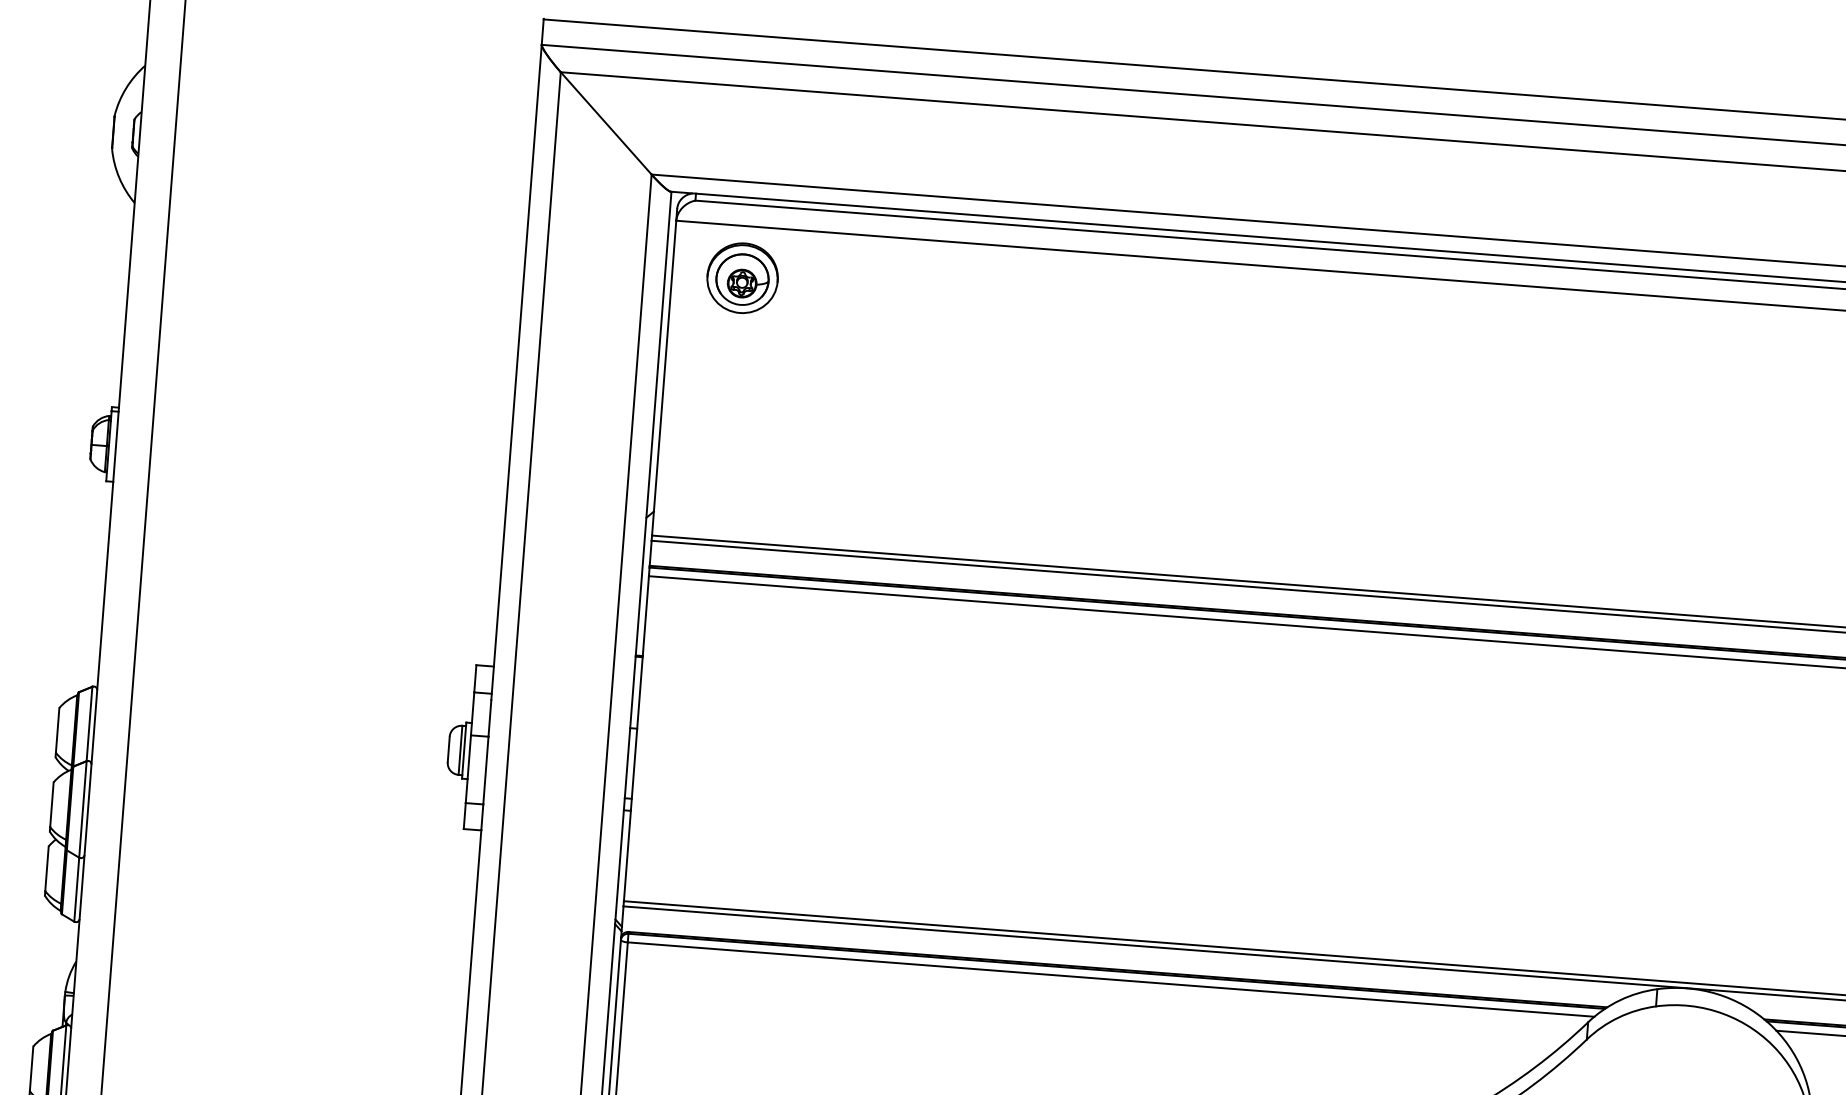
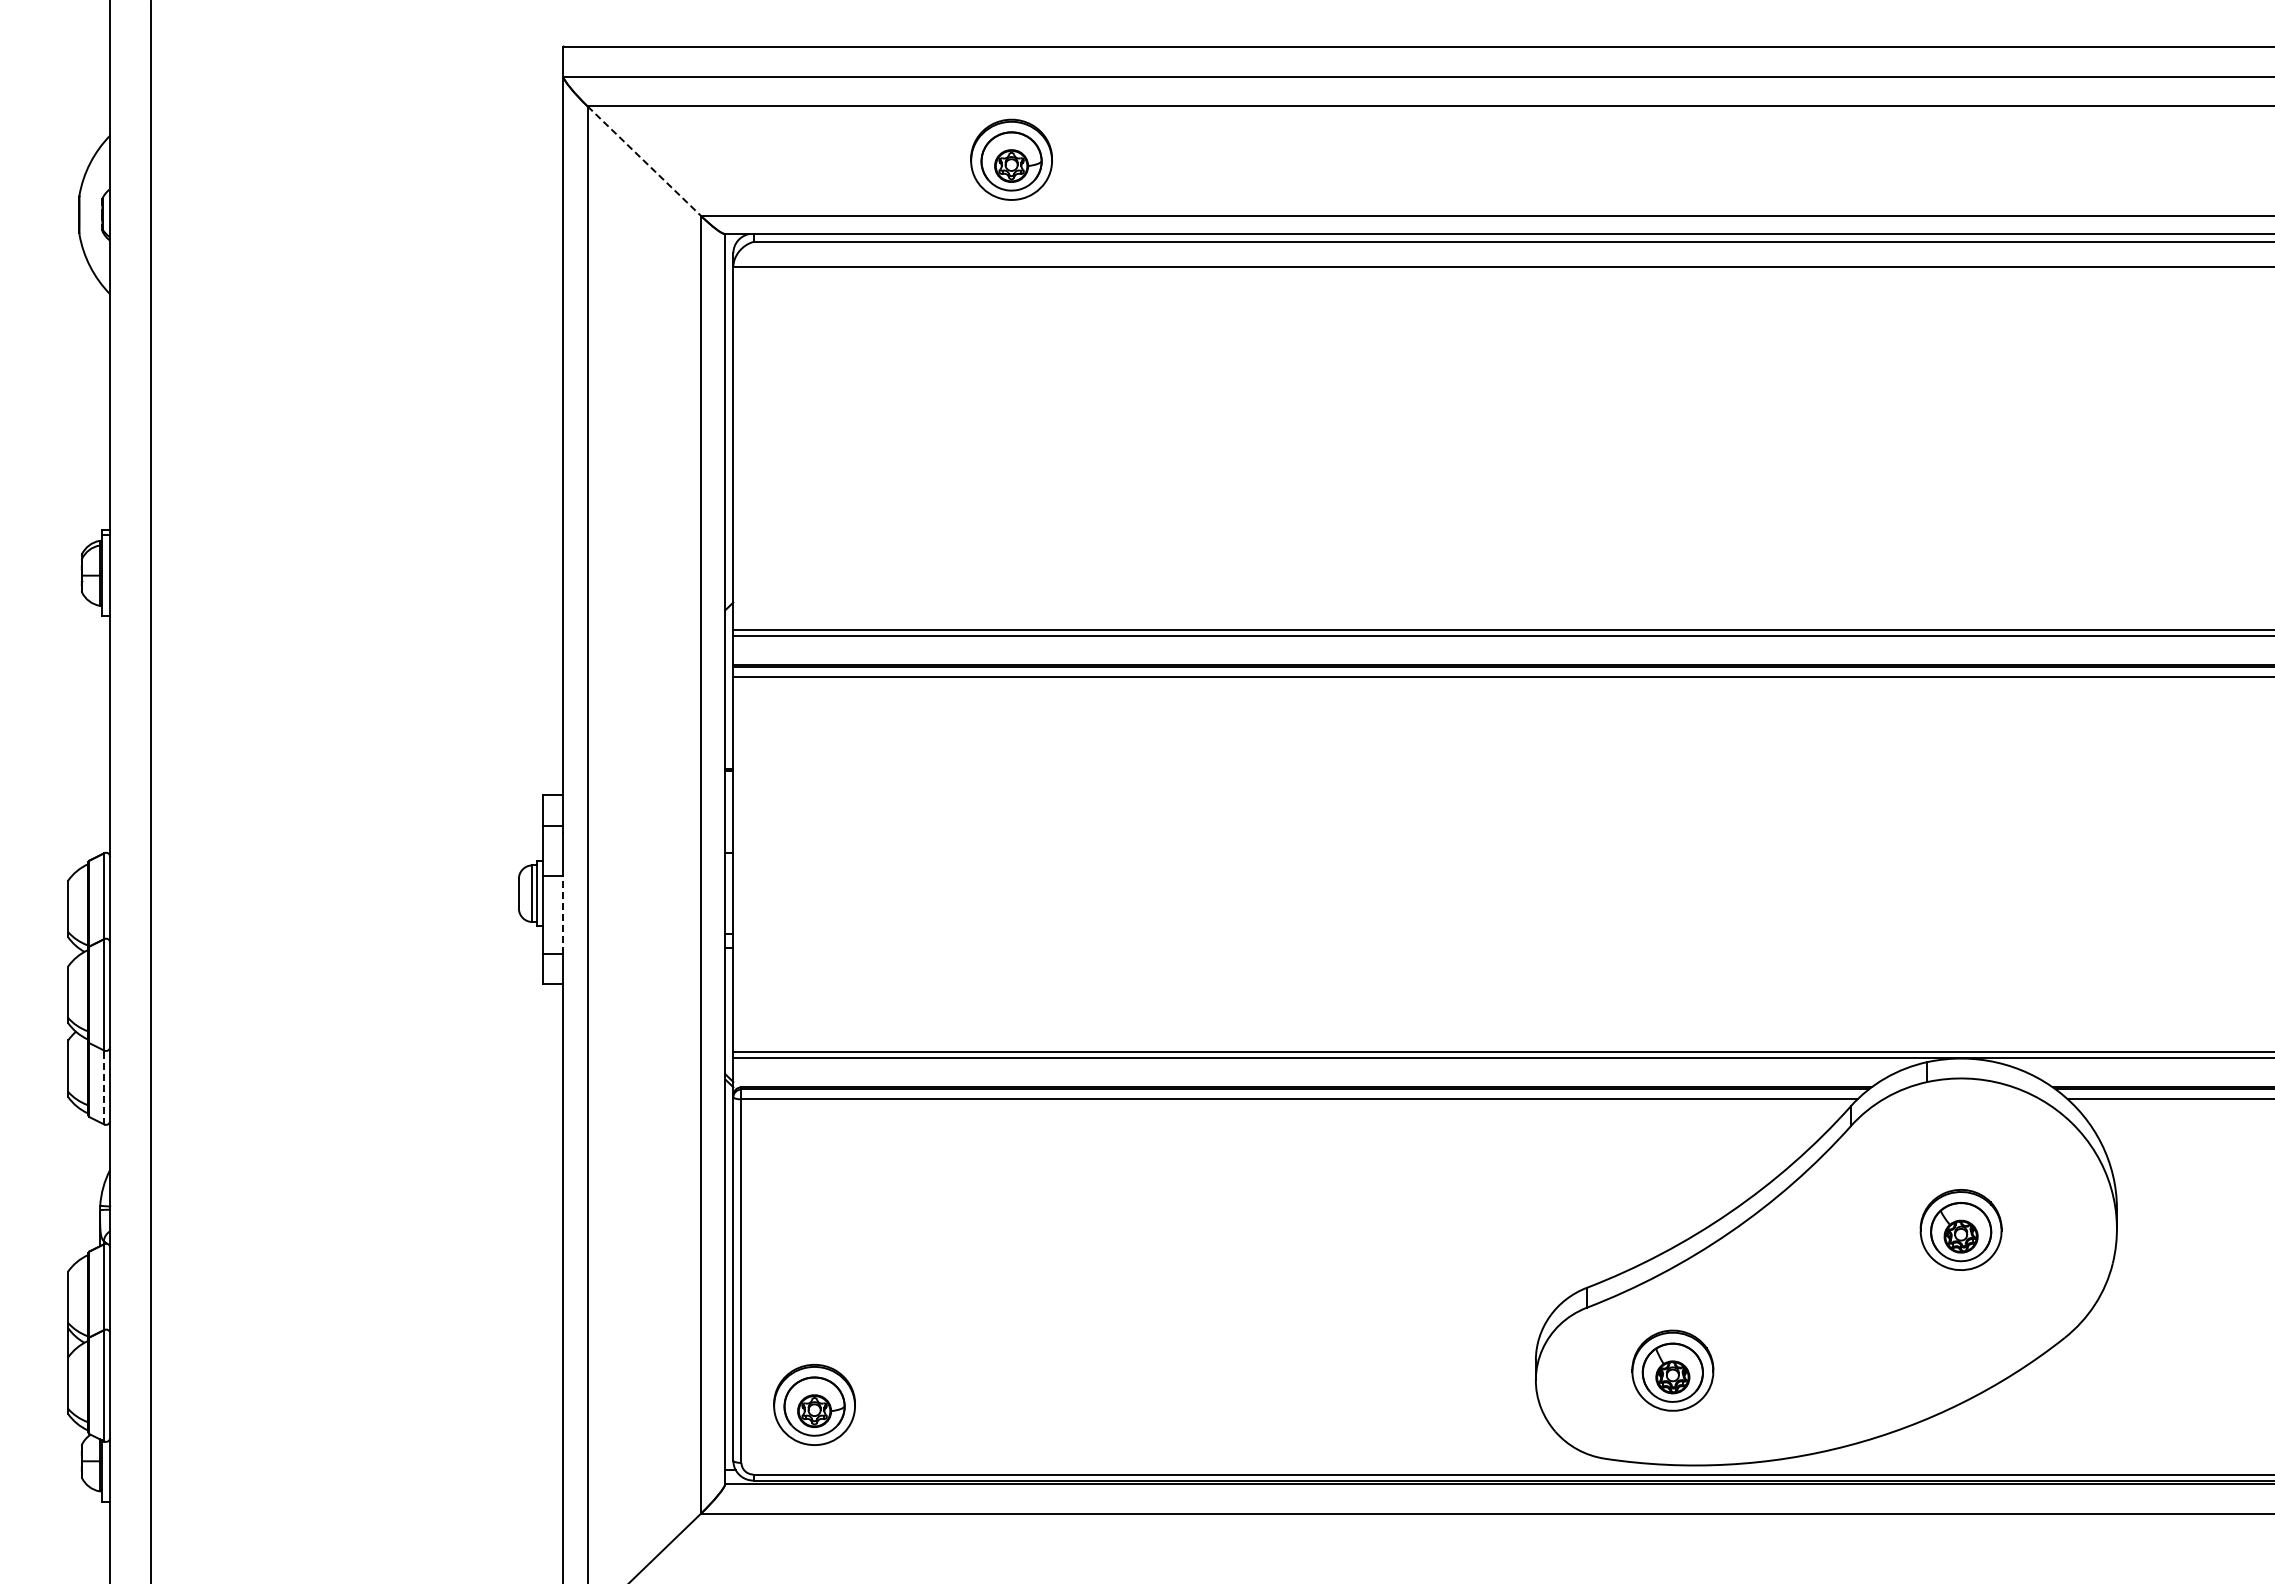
line: (606, 123) -> (644, 161), solid -> dashed
part: (742, 277) -> (1011, 159), moved
line: (486, 770) -> (563, 914), solid -> dashed
line: (76, 889) -> (104, 1087), solid -> dashed

